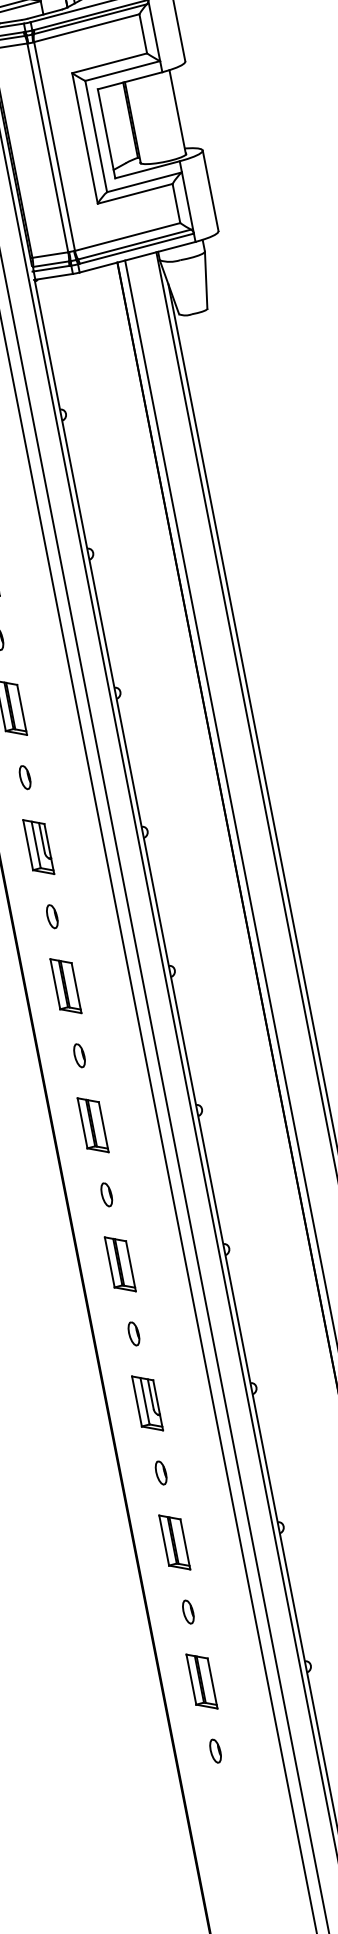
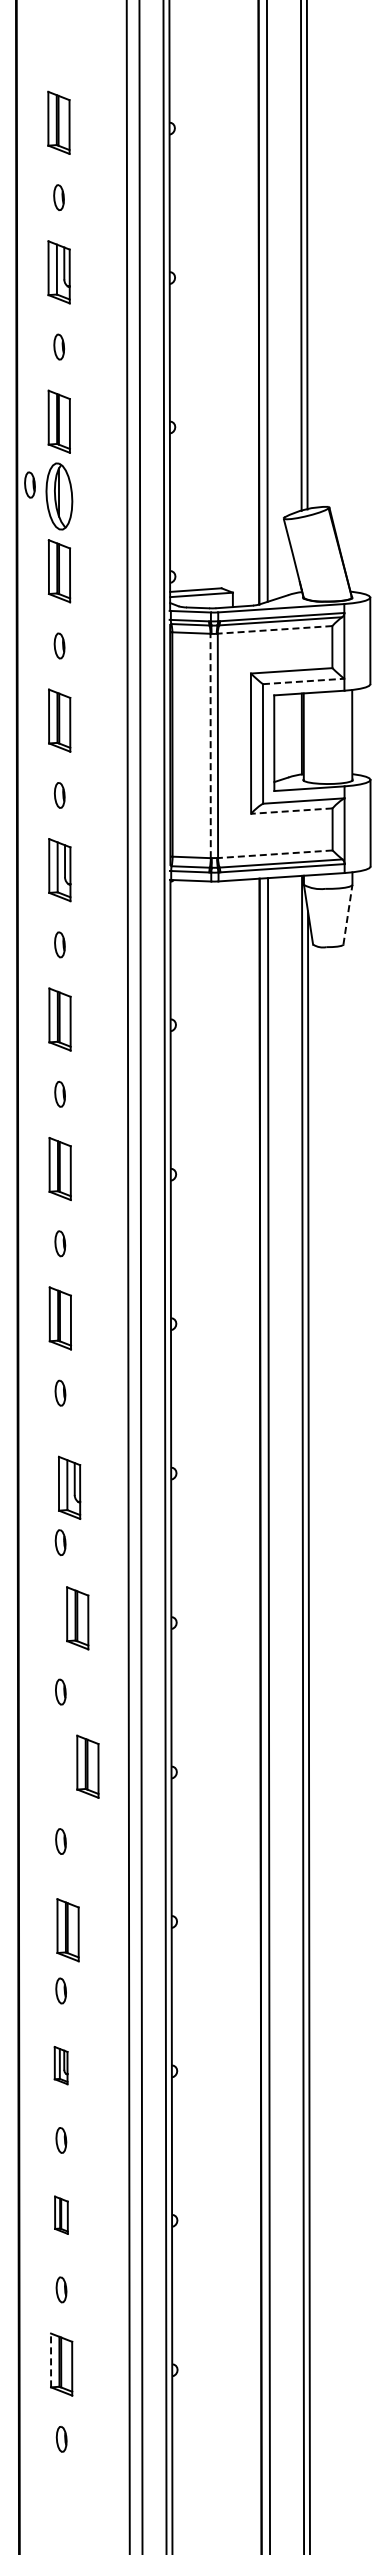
line: (86, 27) -> (274, 629), solid -> dashed
line: (122, 71) -> (303, 681), solid -> dashed
line: (47, 147) -> (210, 745), solid -> dashed
line: (134, 194) -> (291, 811), solid -> dashed
line: (126, 237) -> (274, 854), solid -> dashed
line: (206, 279) -> (348, 914), solid -> dashed
part: (38, 846) -> (69, 1487), moved
part: (65, 986) -> (77, 1618), moved
part: (92, 1125) -> (87, 1766), moved
part: (119, 1264) -> (67, 1930), moved
part: (146, 1403) -> (60, 2065), size x0.6
part: (174, 1542) -> (61, 2215), size x0.6
line: (191, 1679) -> (51, 2360), solid -> dashed

